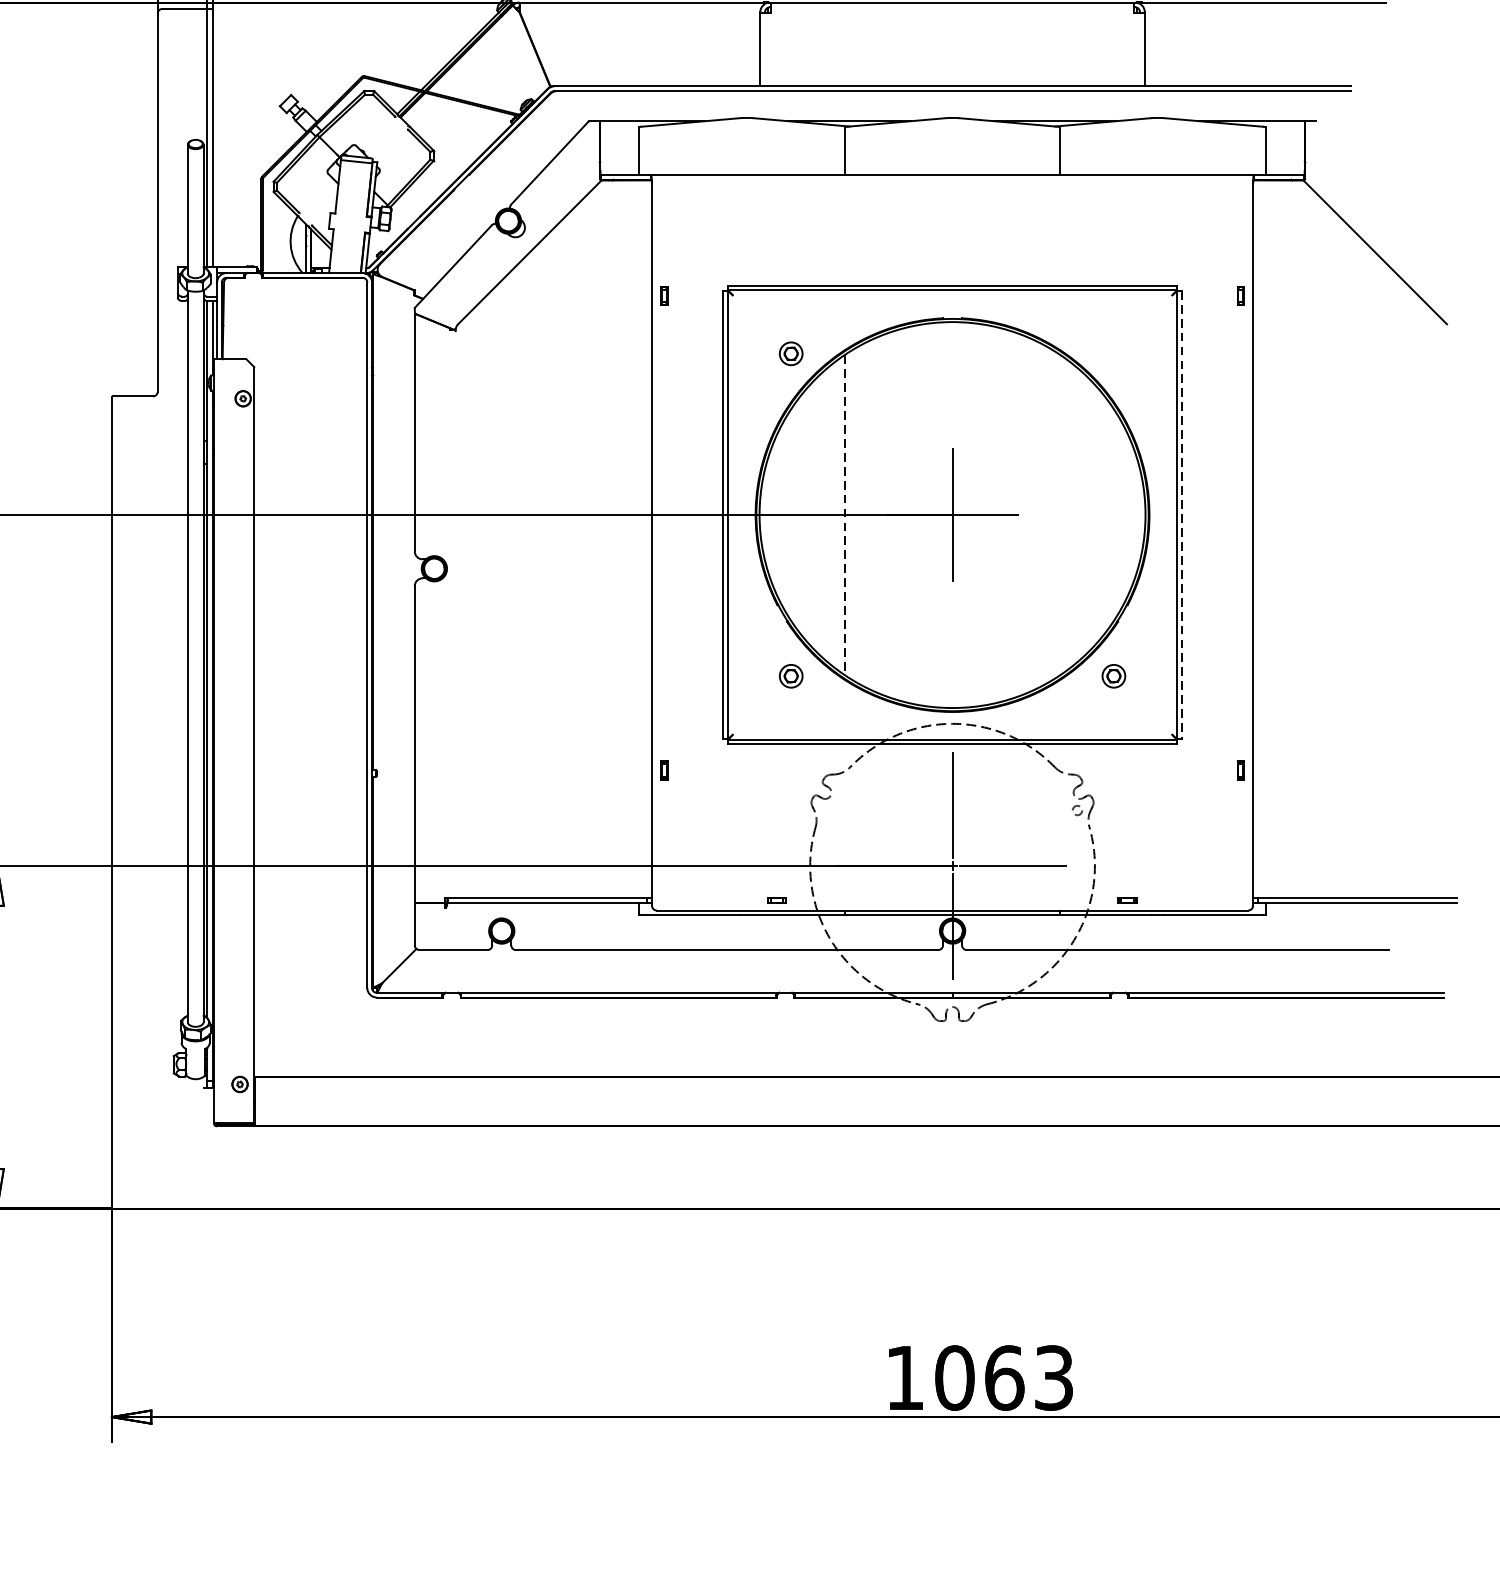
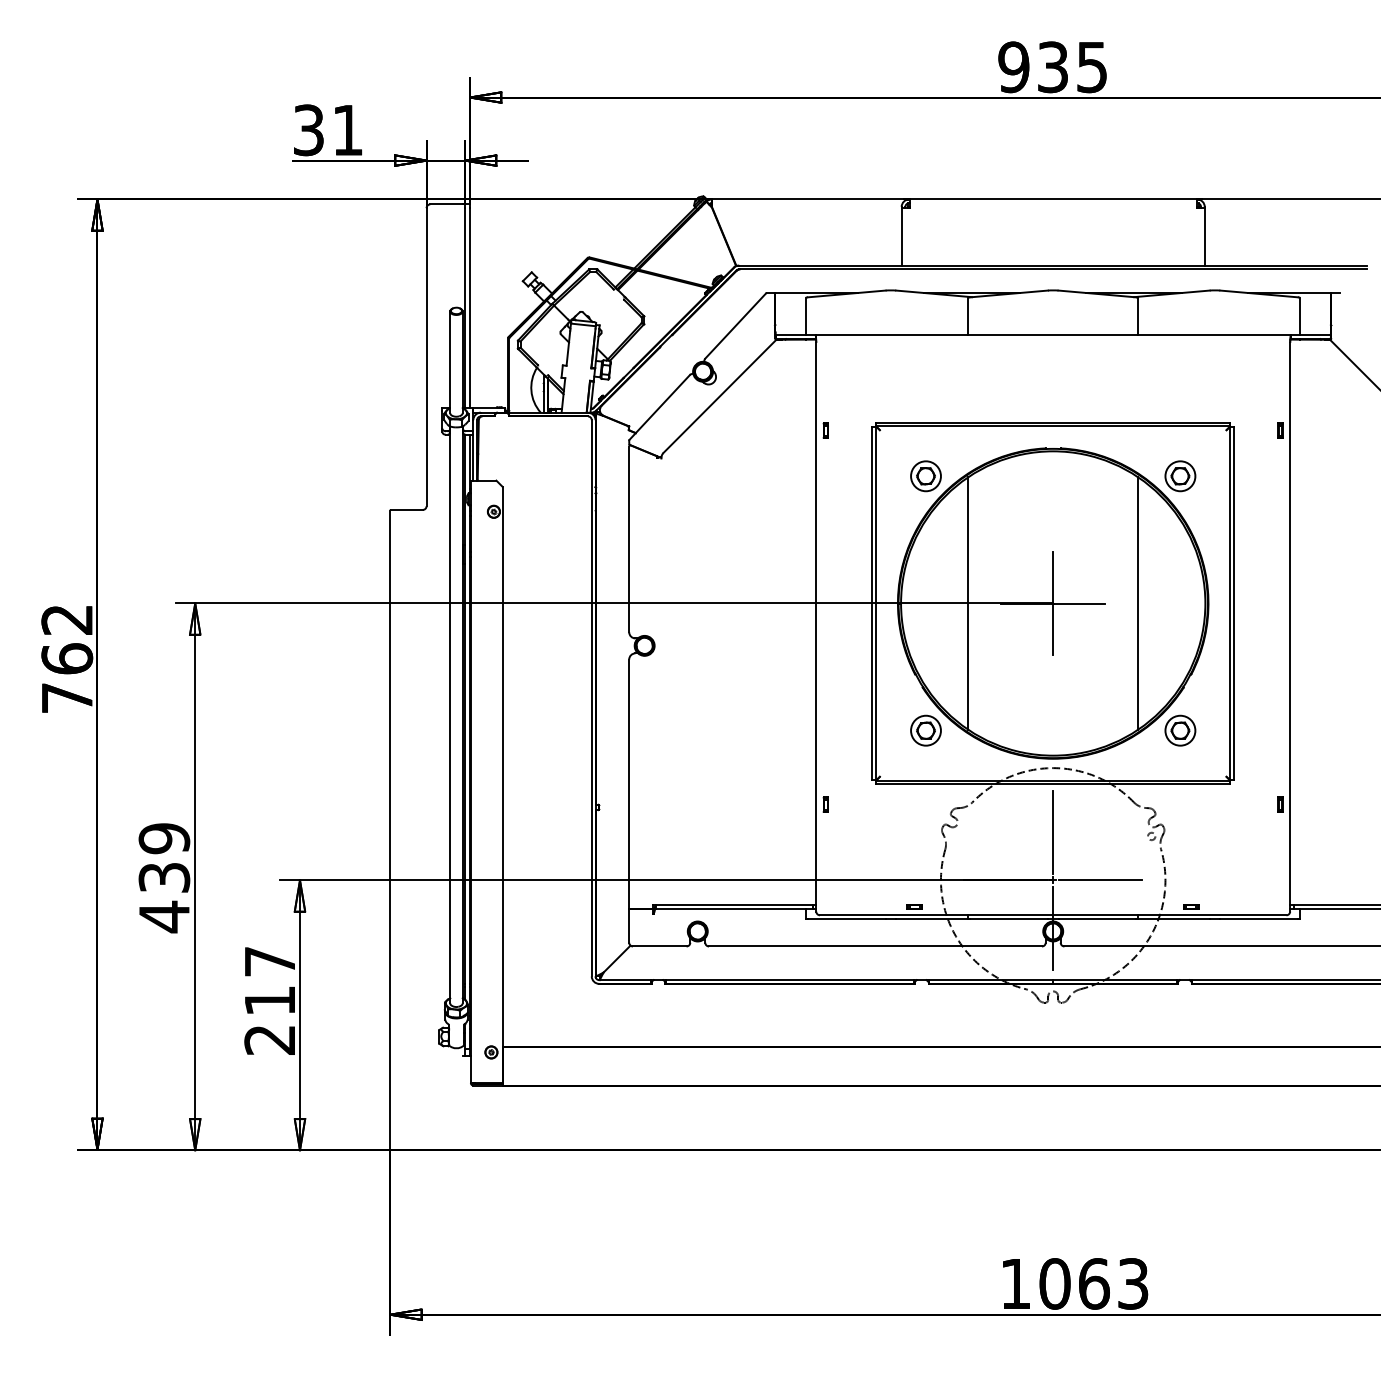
part: (790, 353) -> (925, 476), size x1.67
part: (1113, 353) -> (1180, 476), added
line: (1060, 515) -> (1138, 603), added
line: (1182, 515) -> (1234, 603), dashed -> solid
line: (845, 516) -> (968, 604), dashed -> solid
part: (790, 676) -> (925, 730), size x1.67
part: (1113, 676) -> (1180, 730), size x1.67

